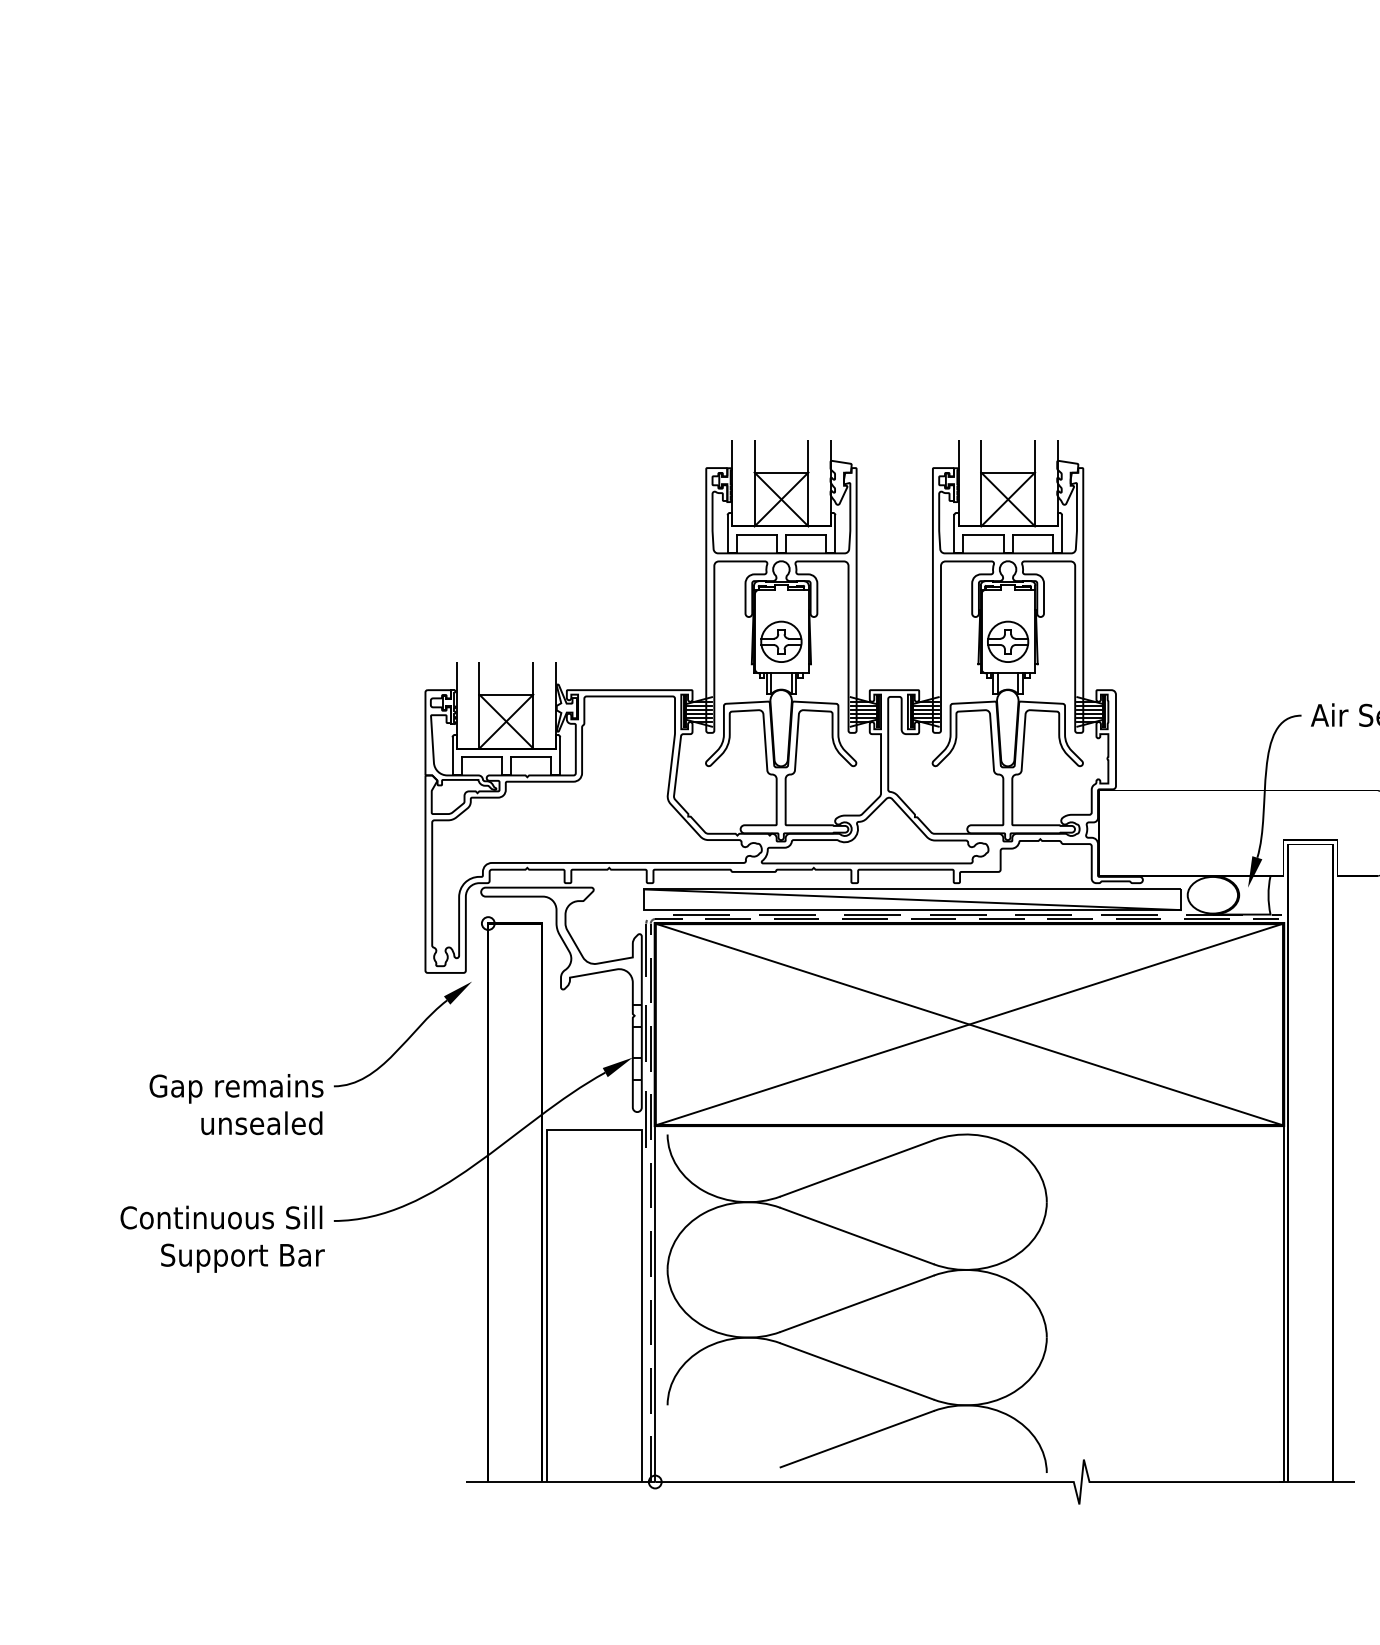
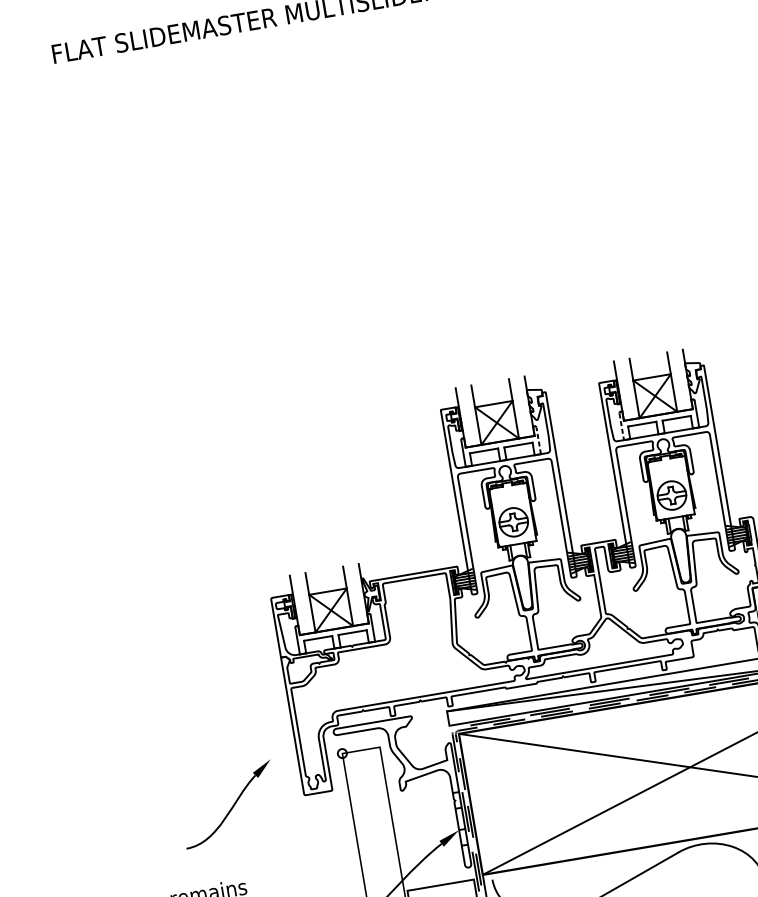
line: (835, 533) -> (538, 440), solid -> dashed
line: (954, 534) -> (621, 426), solid -> dashed
part: (407, 1038) -> (232, 806), moved

